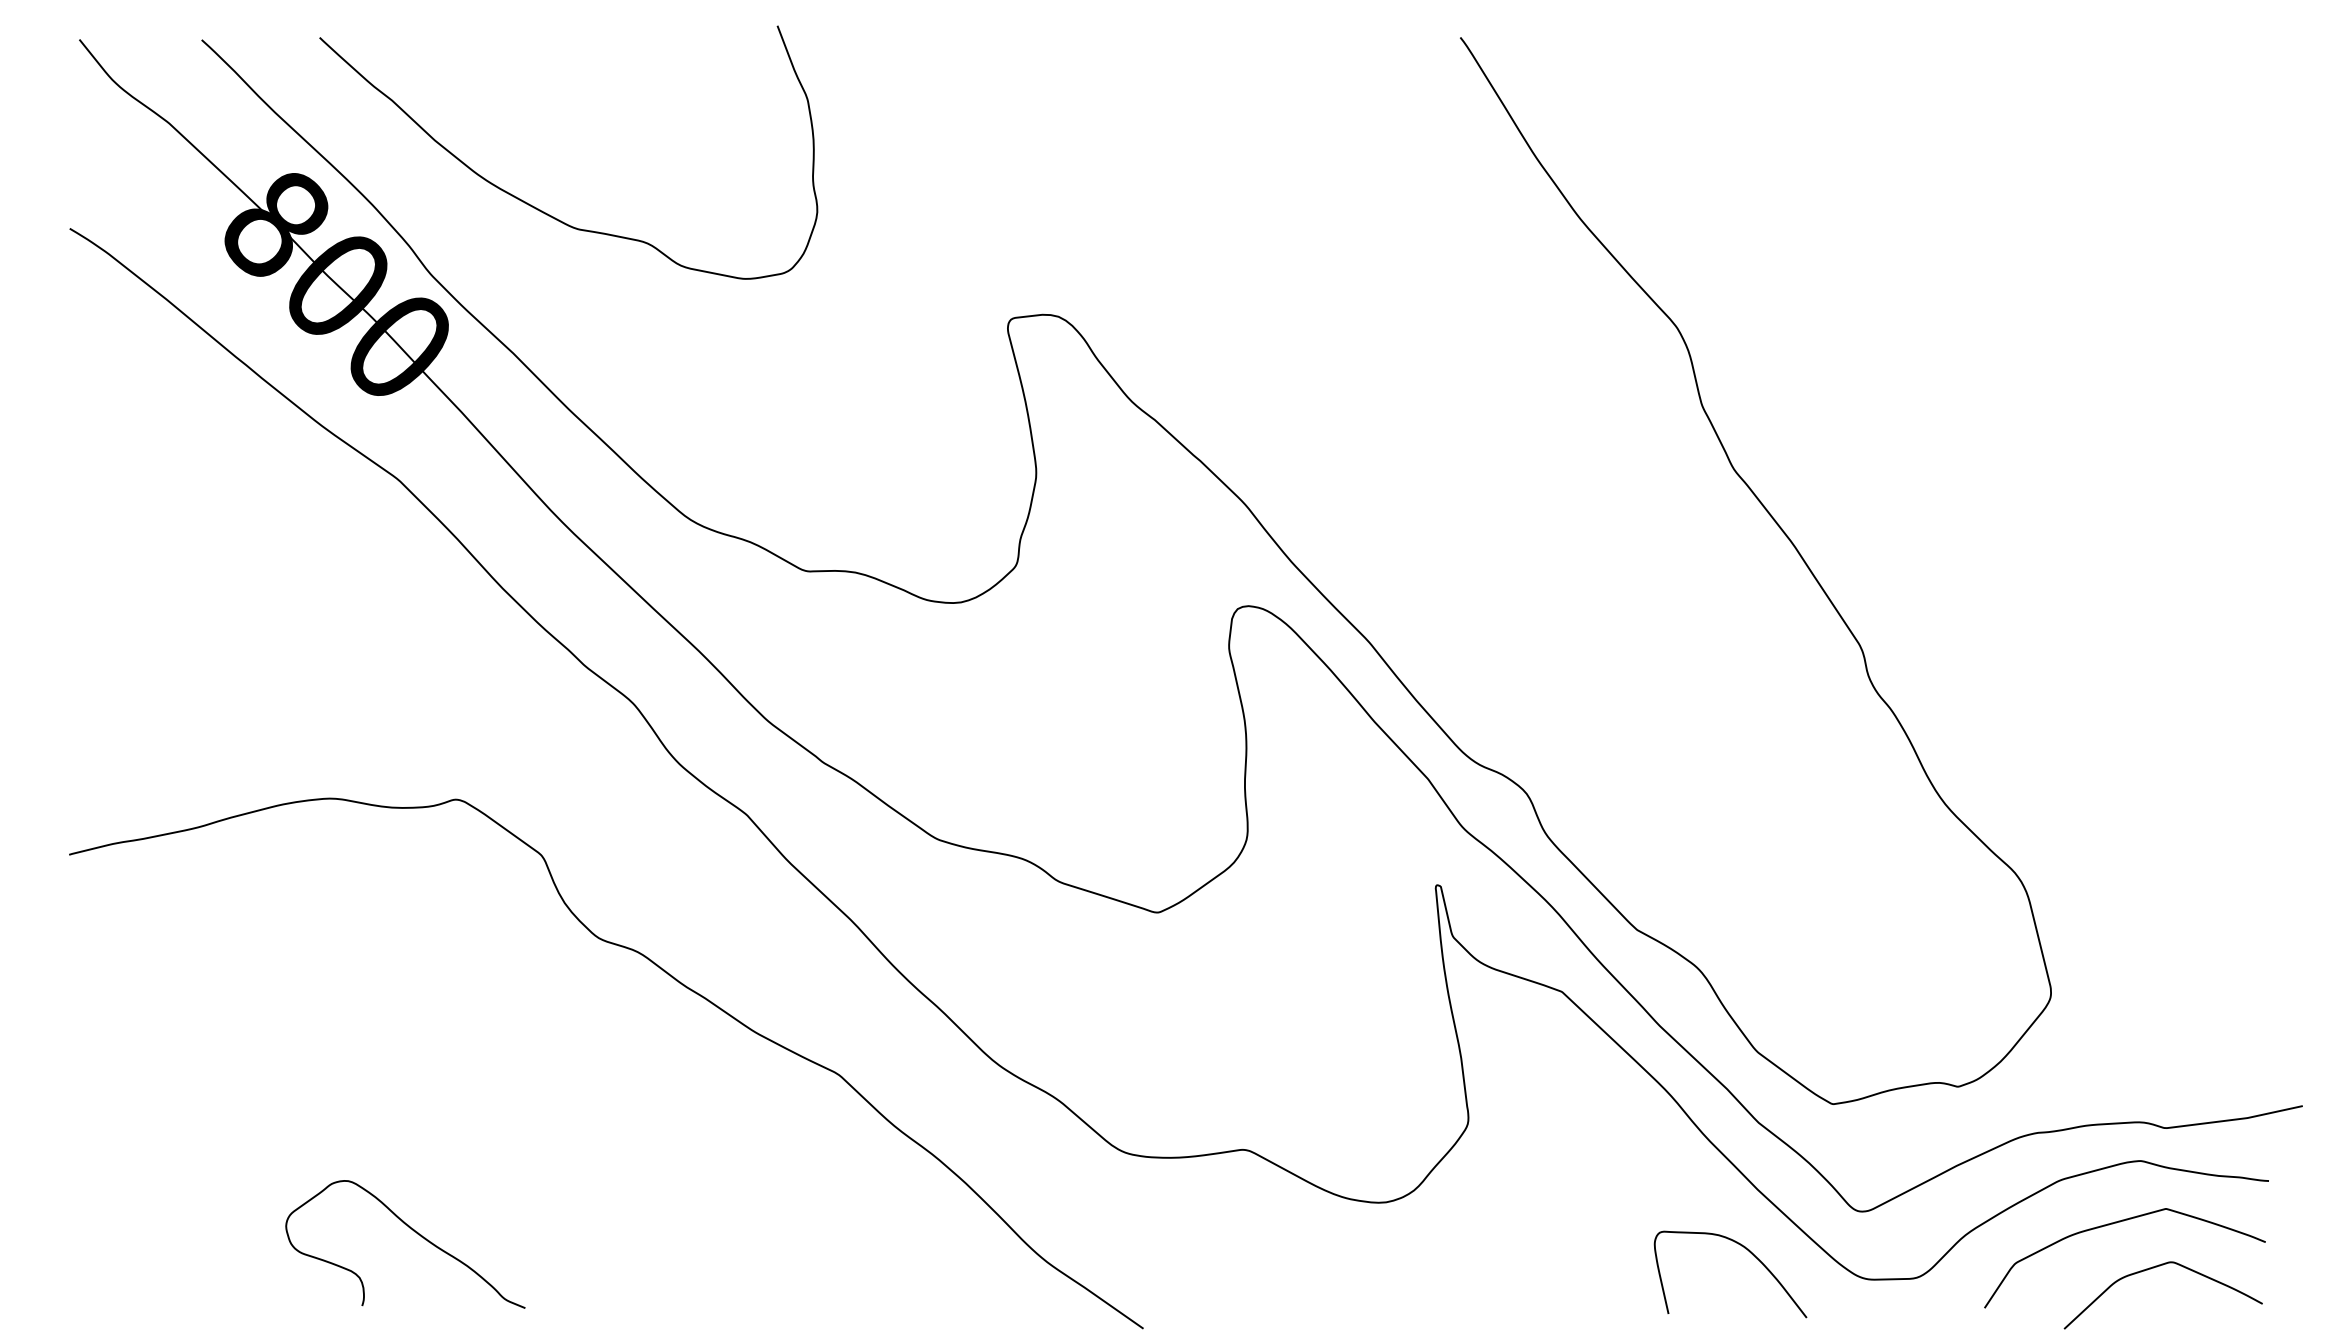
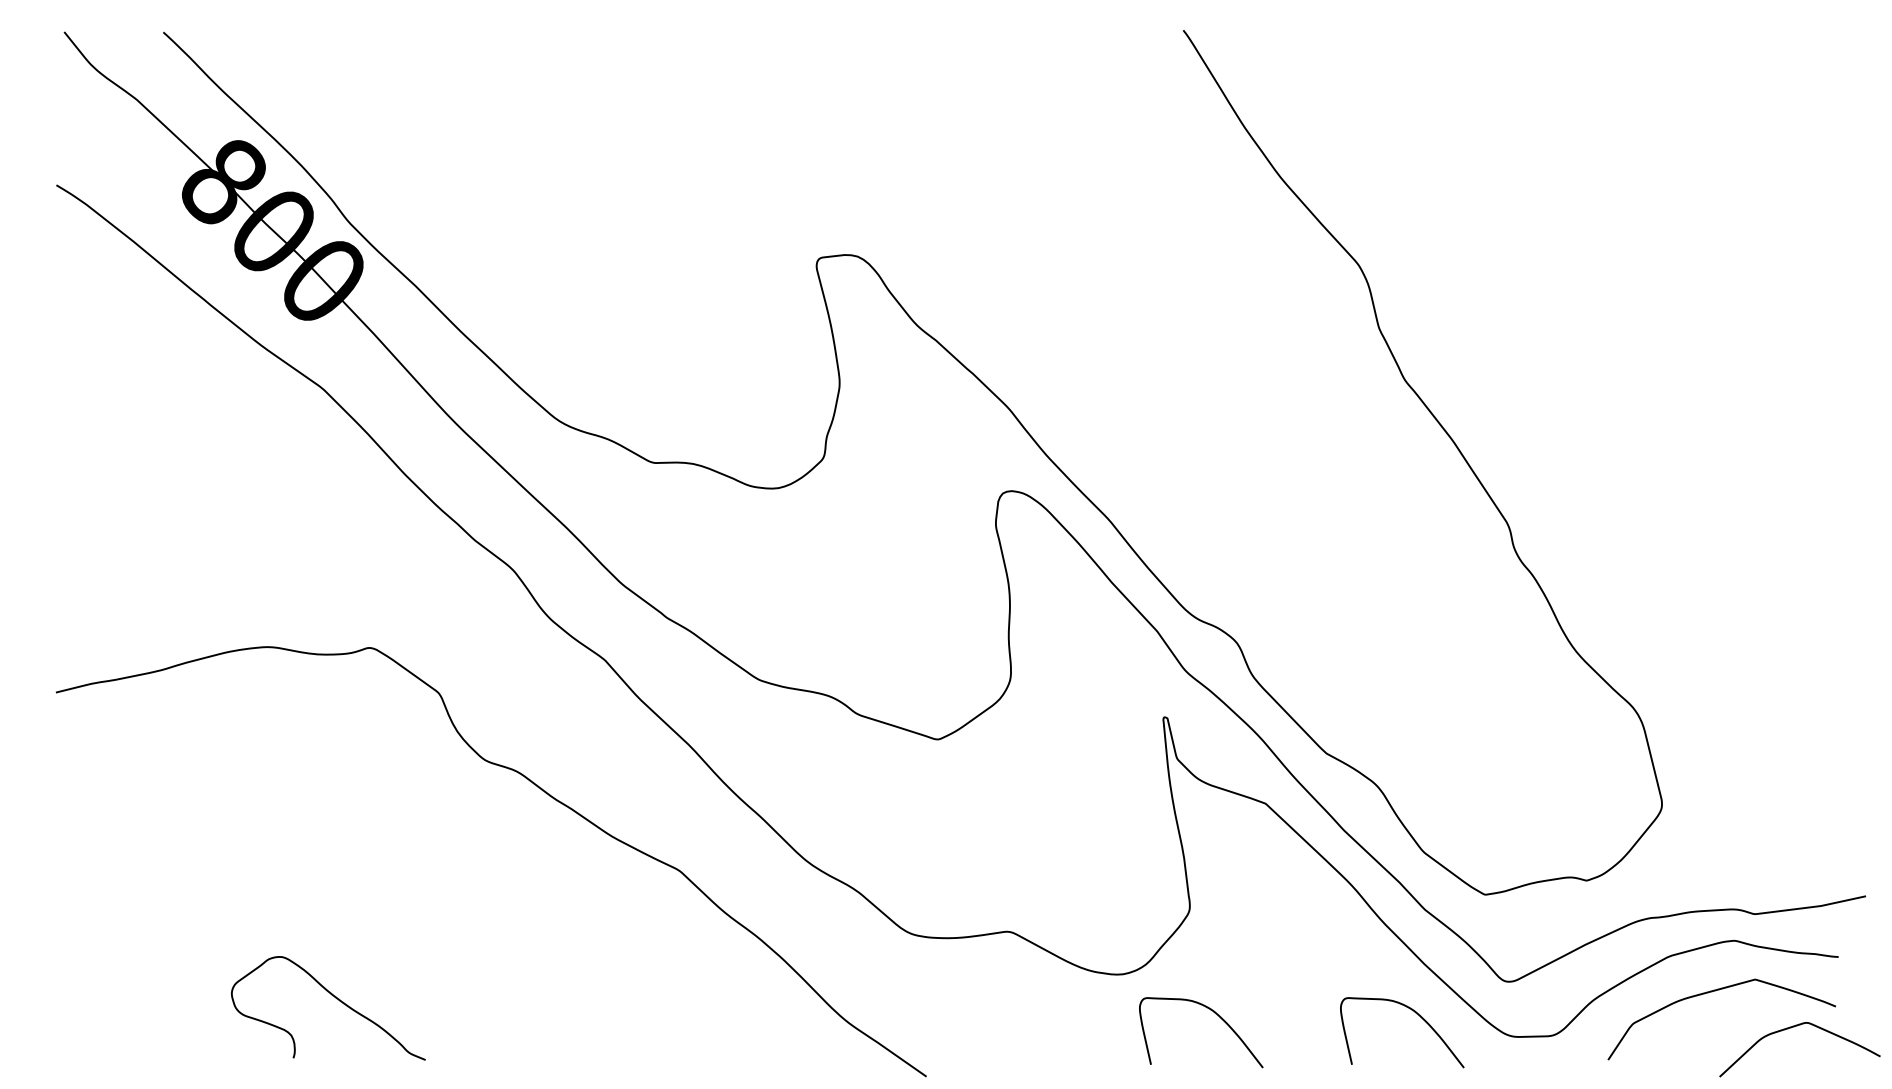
curve: (536, 206) -> (434, 167), removed
curve: (1500, 1251) -> (1215, 1014), added
curve: (2152, 1269) -> (1791, 1028), moved

